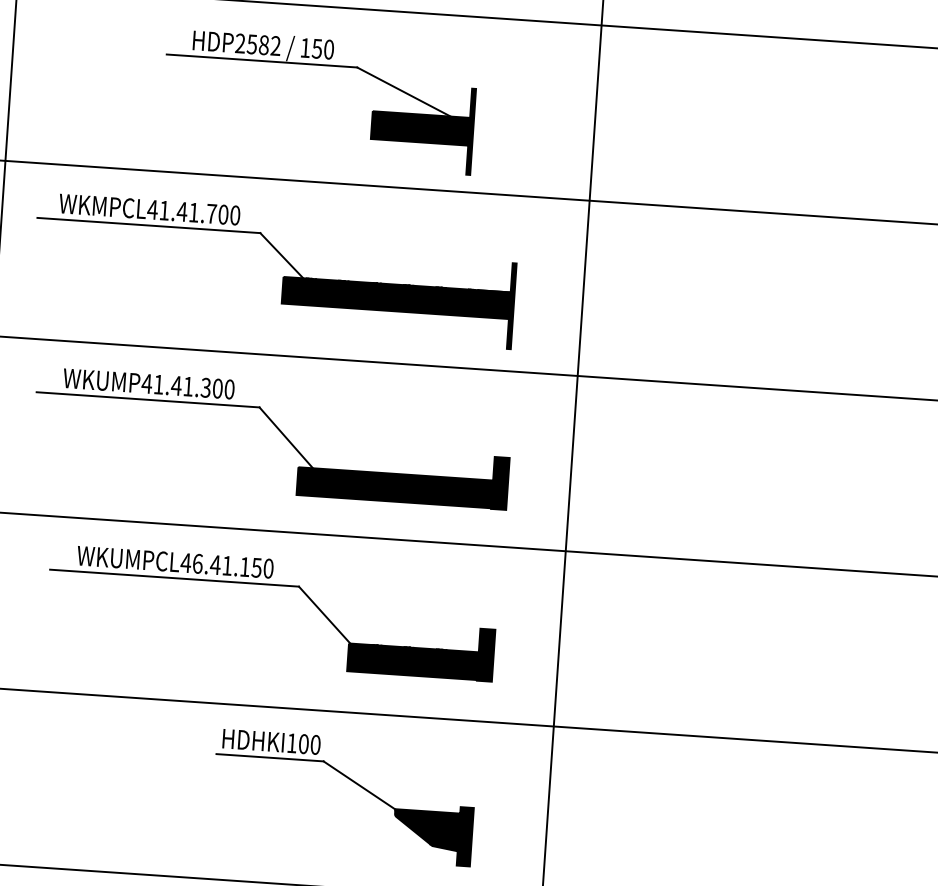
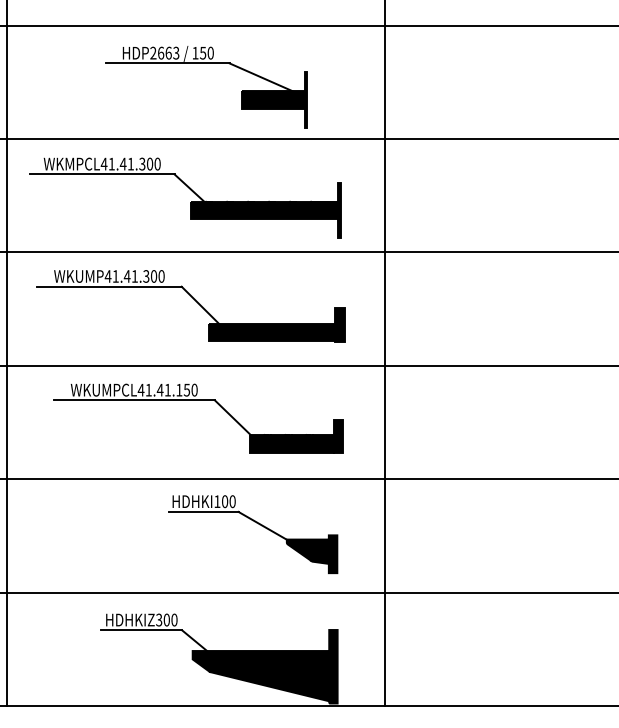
text: (263, 44) -> (168, 52), HDP2582 -> HDP2663
text: (211, 212) -> (142, 163), WKMPCL41.41.700 -> WKMPCL41.41.300
text: (197, 562) -> (148, 389), WKUMPCL46.41.150 -> WKUMPCL41.41.150

